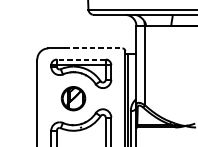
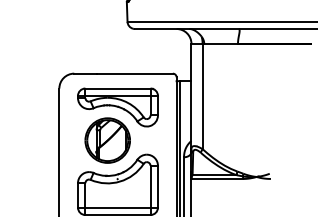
line: (94, 48) -> (135, 73), dashed -> solid
line: (80, 59) -> (117, 88), dashed -> solid
part: (73, 98) -> (107, 140), size x1.43

